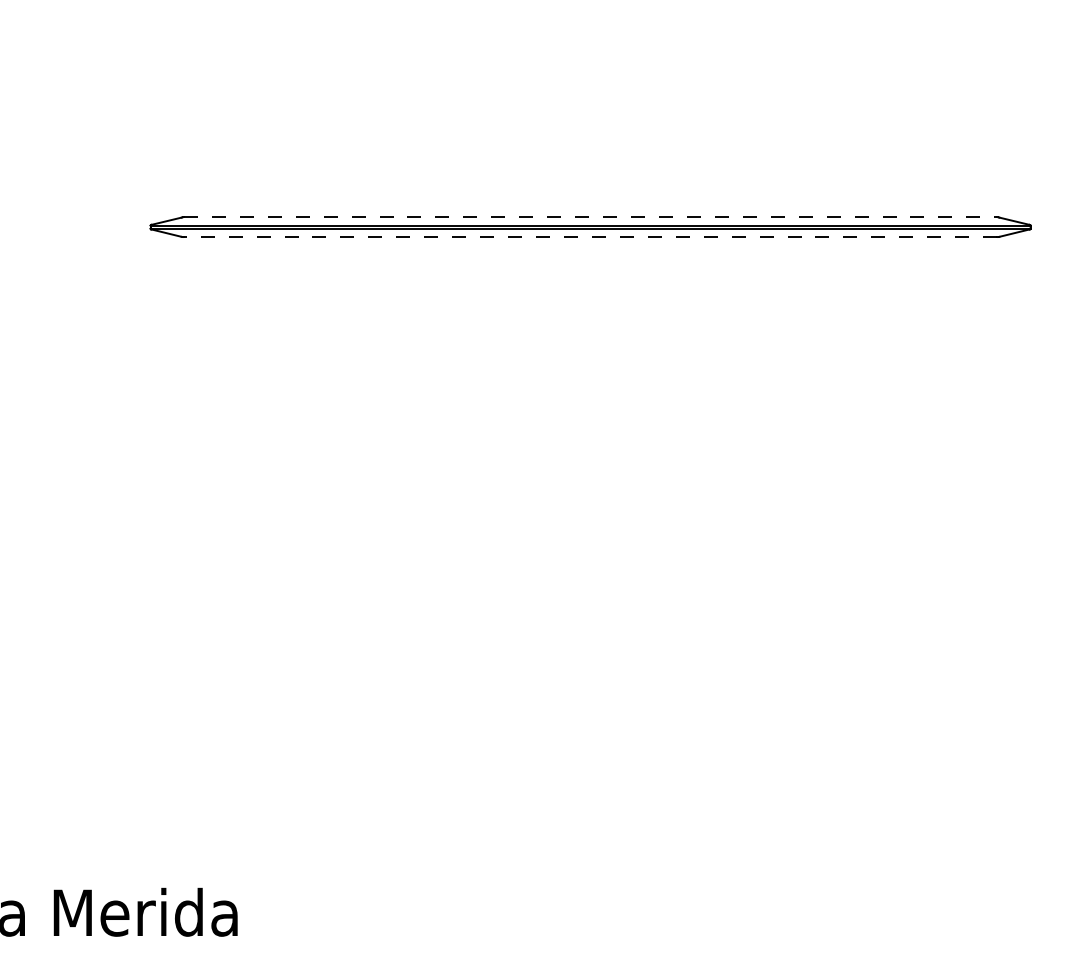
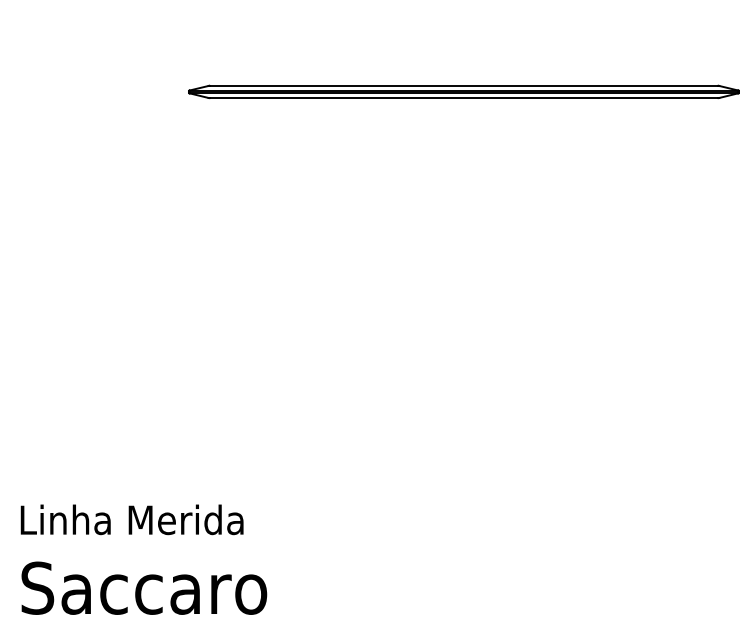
line: (589, 216) -> (463, 85), dashed -> solid
line: (589, 237) -> (463, 98), dashed -> solid

